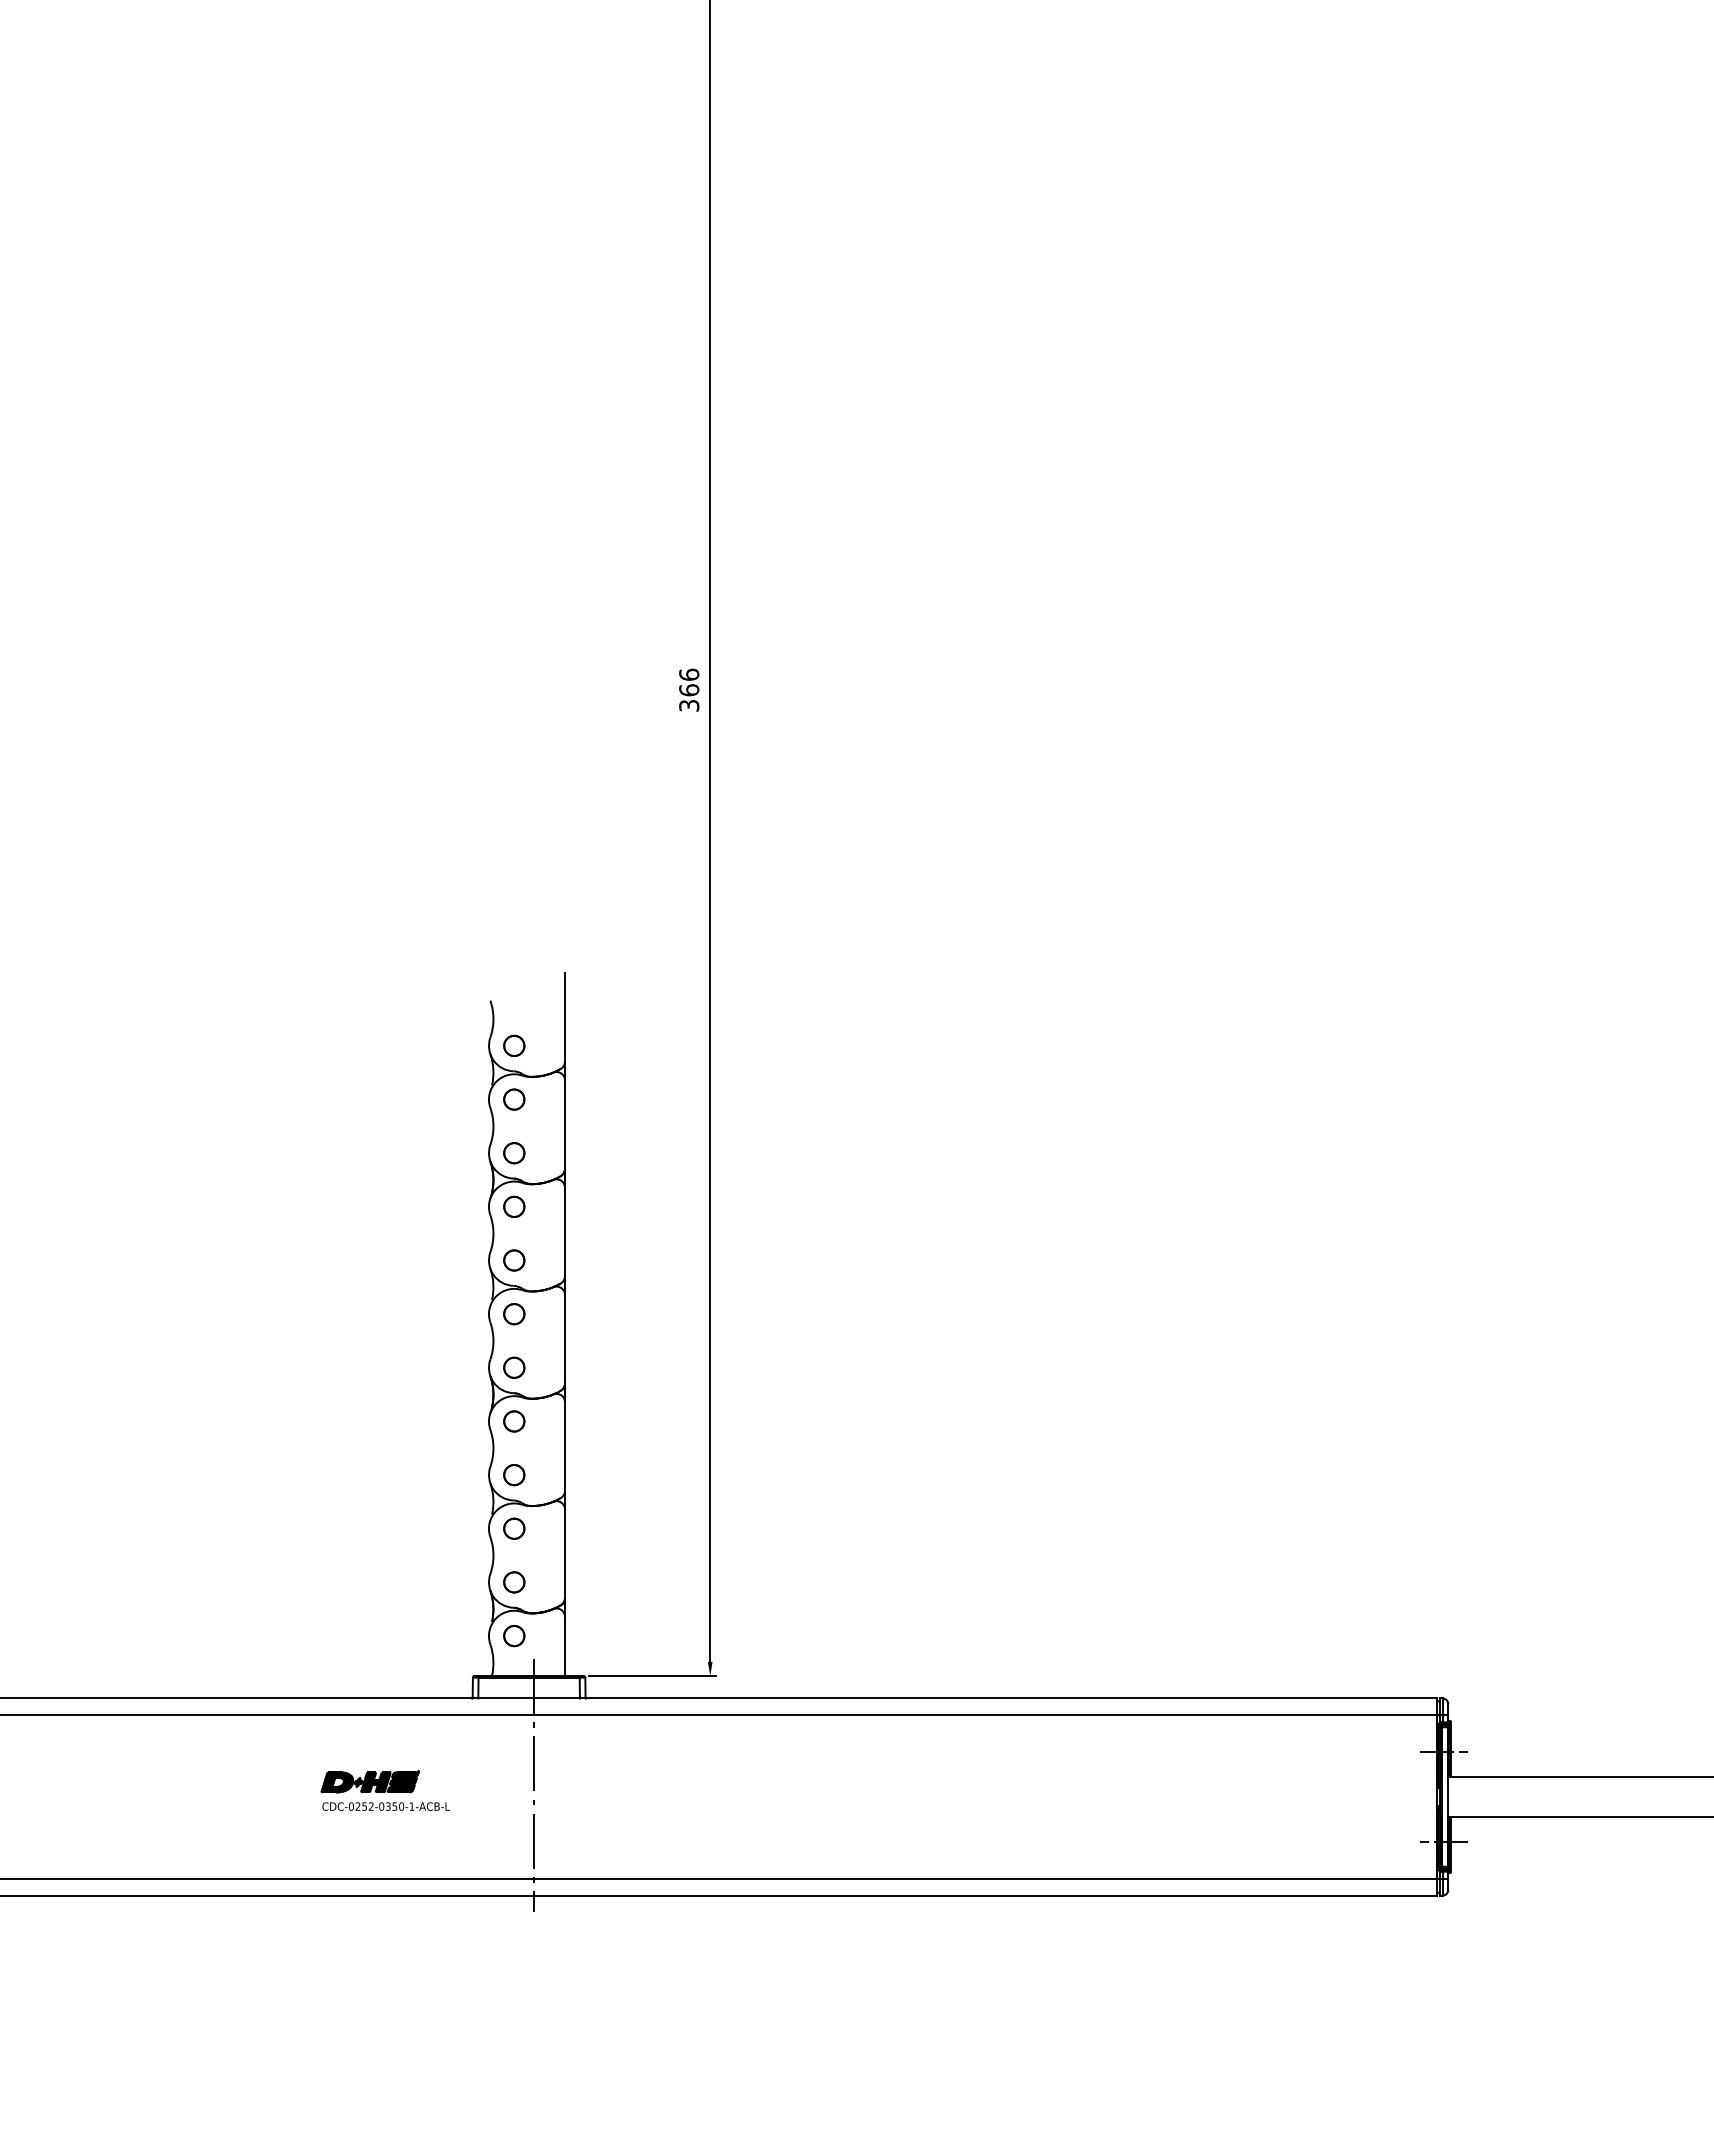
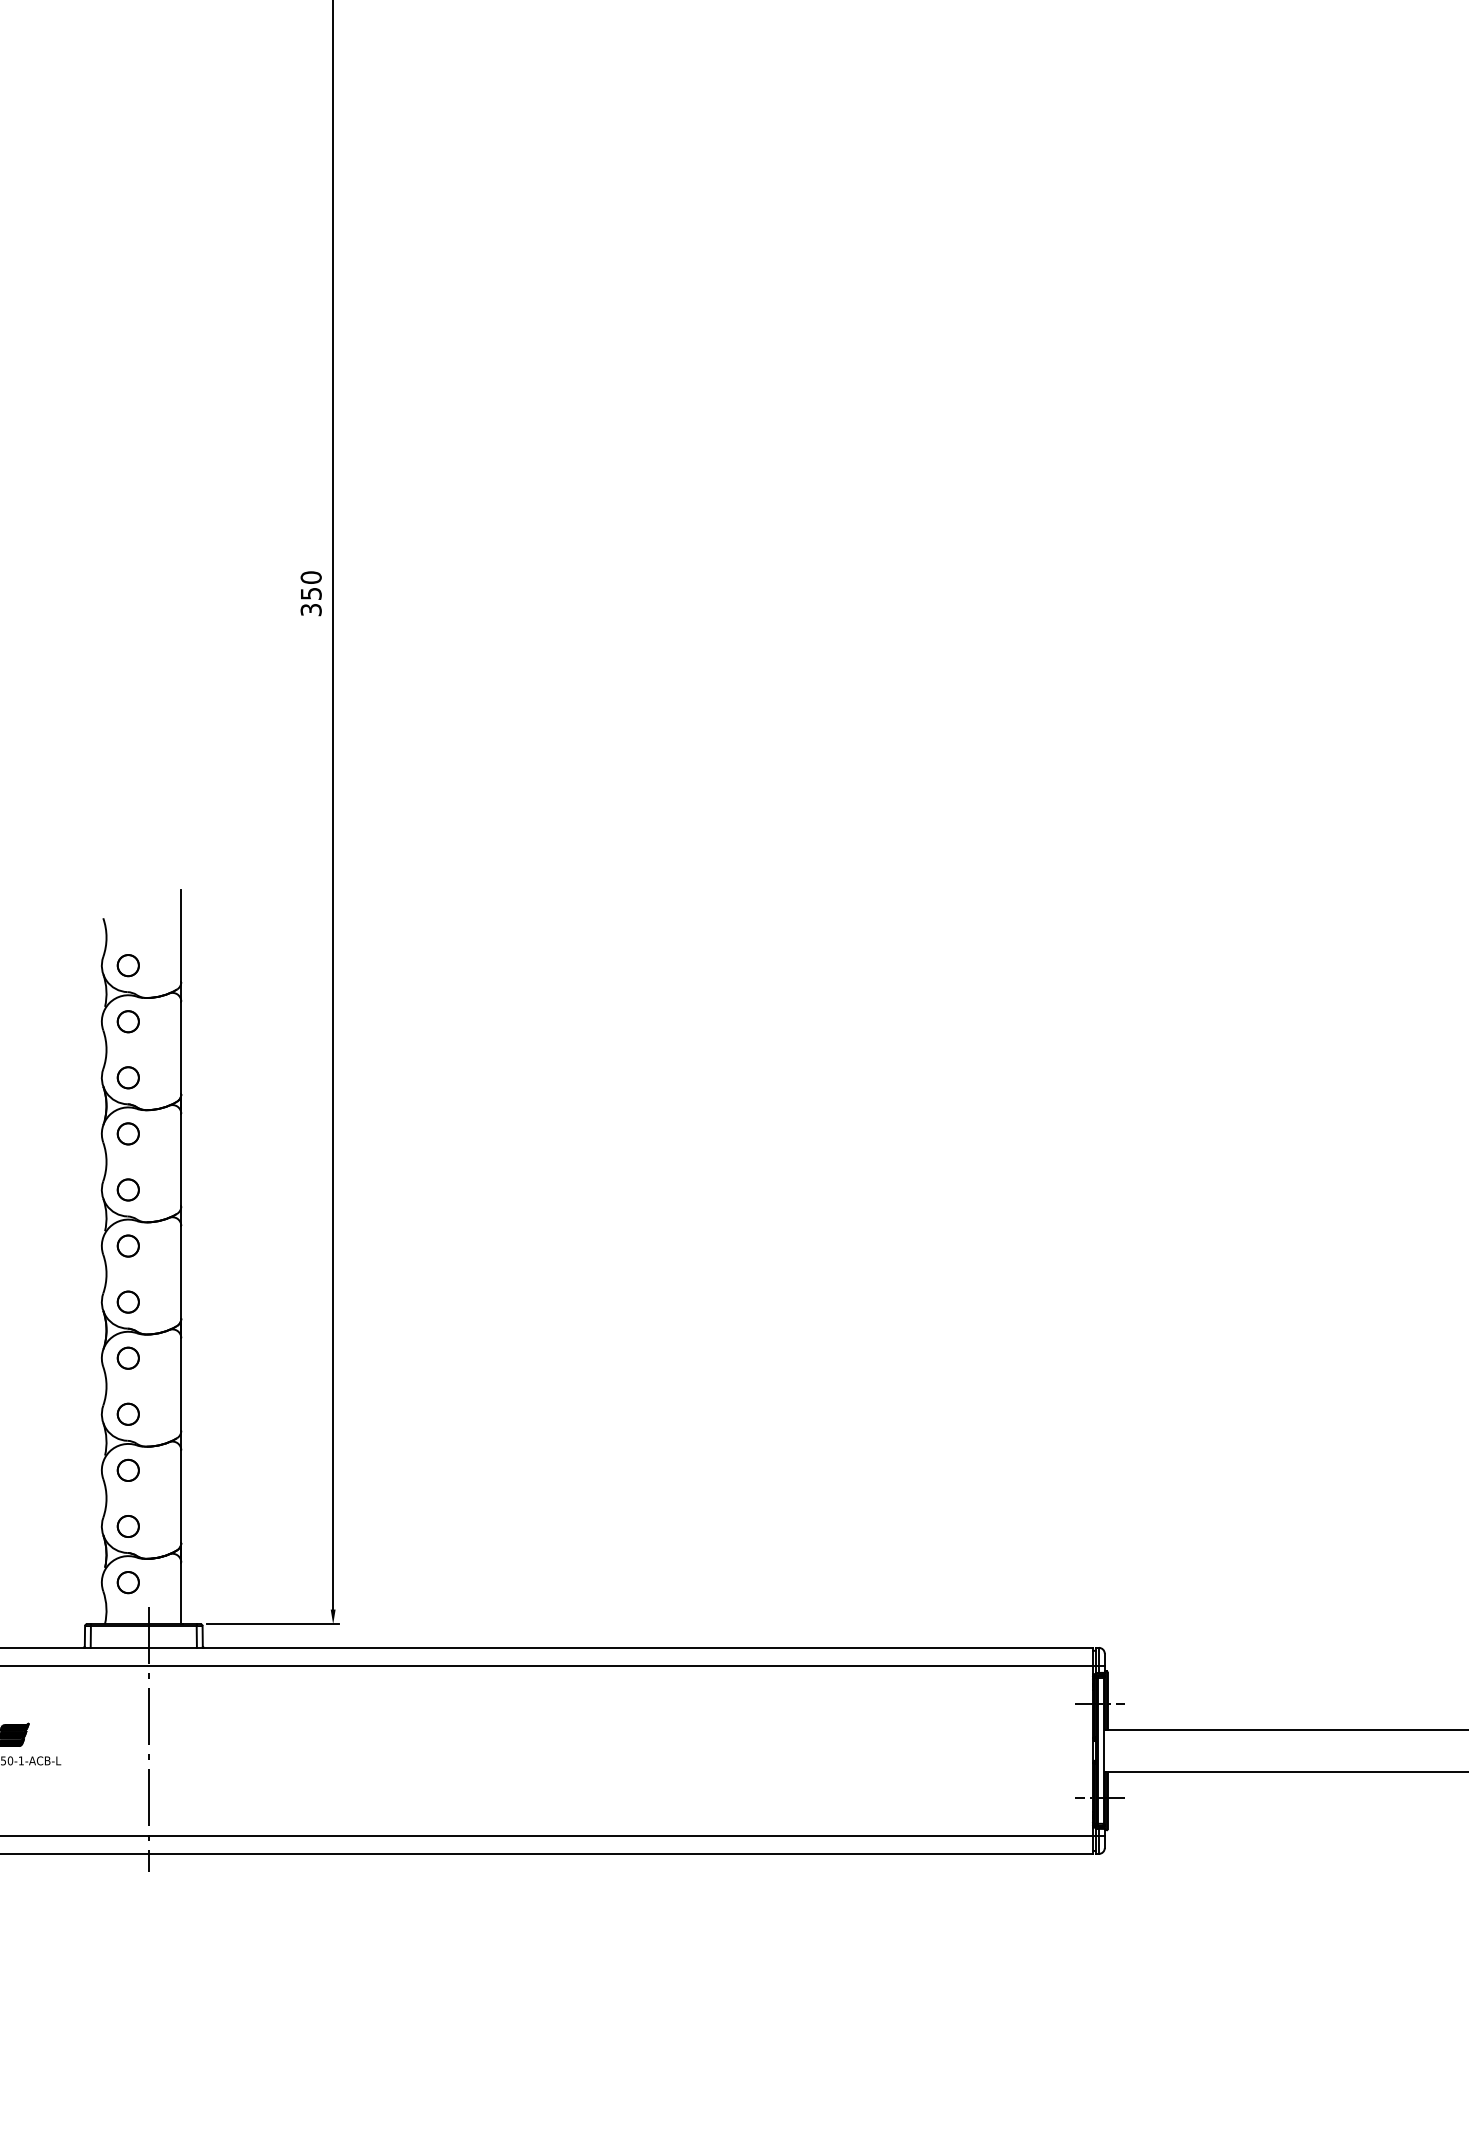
text: (689, 682) -> (311, 585), 366 -> 350

